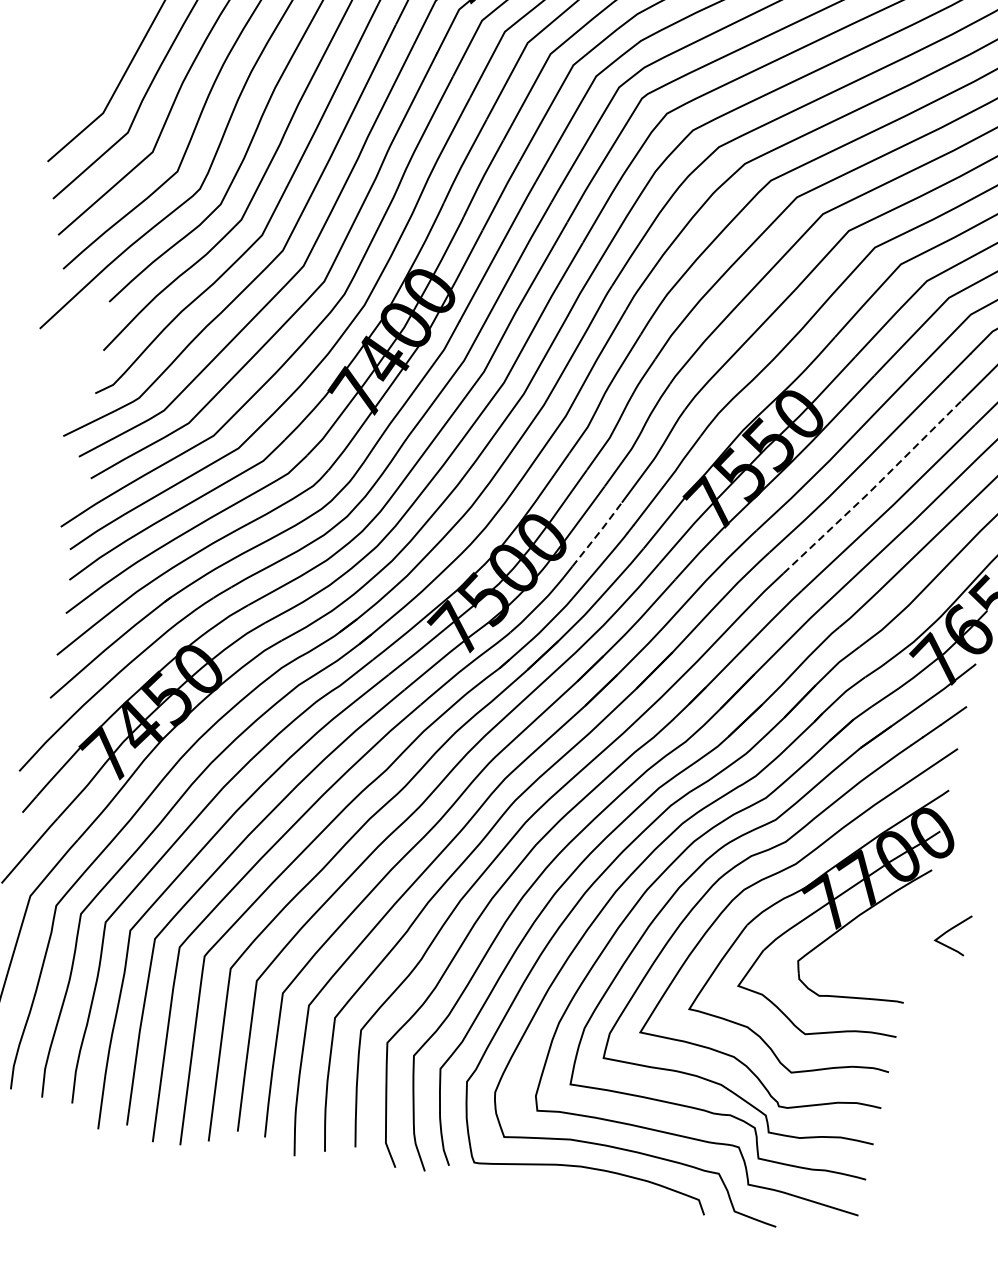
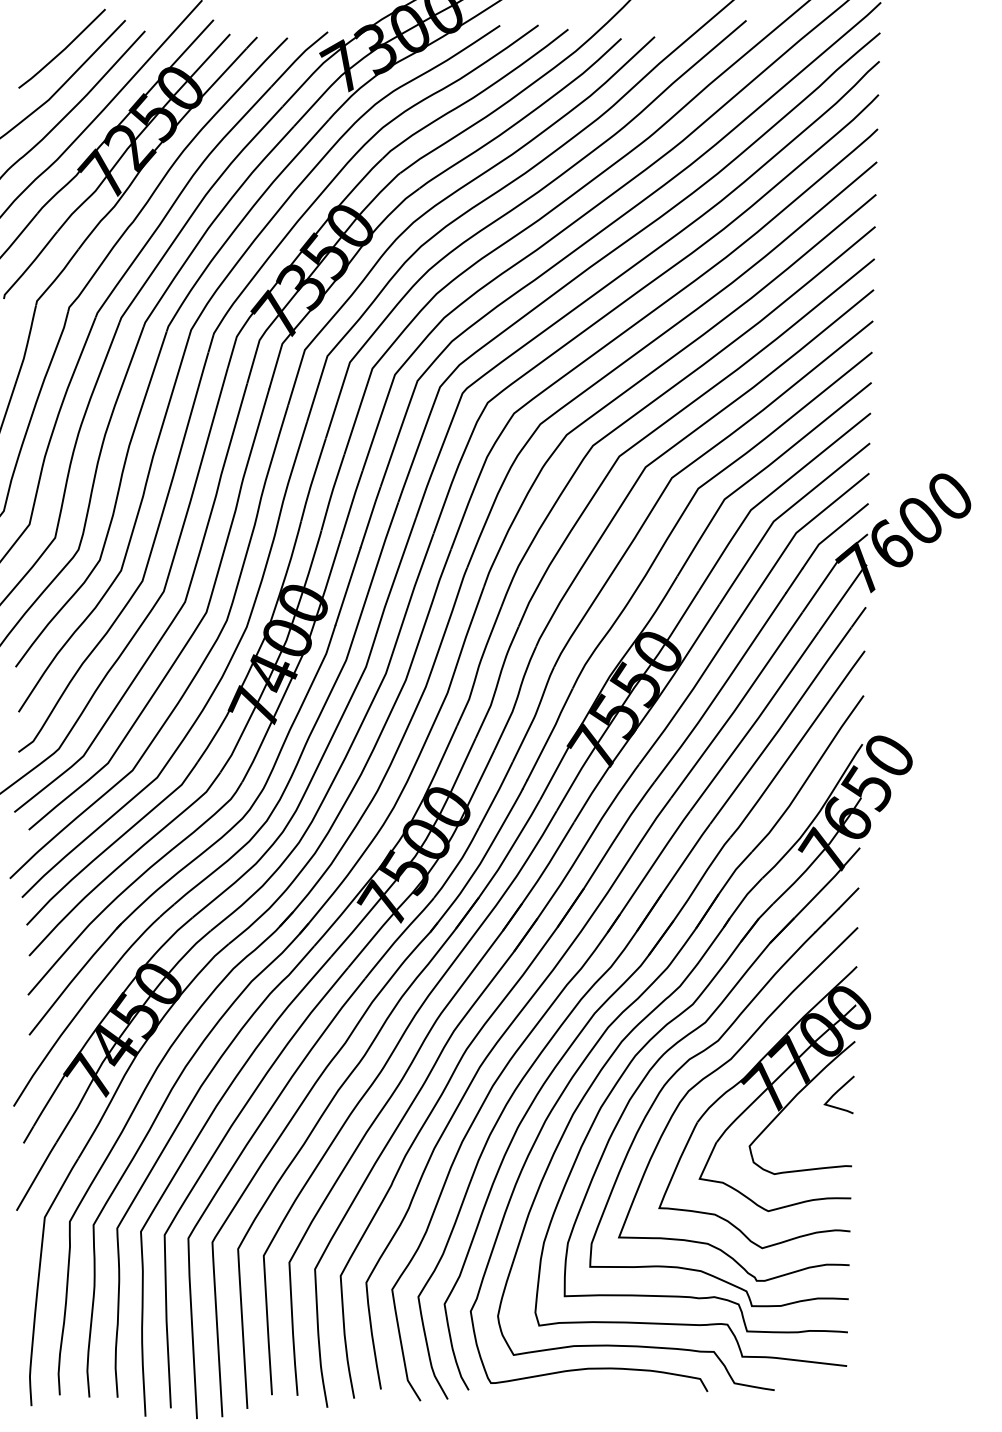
line: (873, 488) -> (737, 706), dashed -> solid
line: (597, 534) -> (496, 794), dashed -> solid
curve: (951, 930) -> (837, 1092), moved

